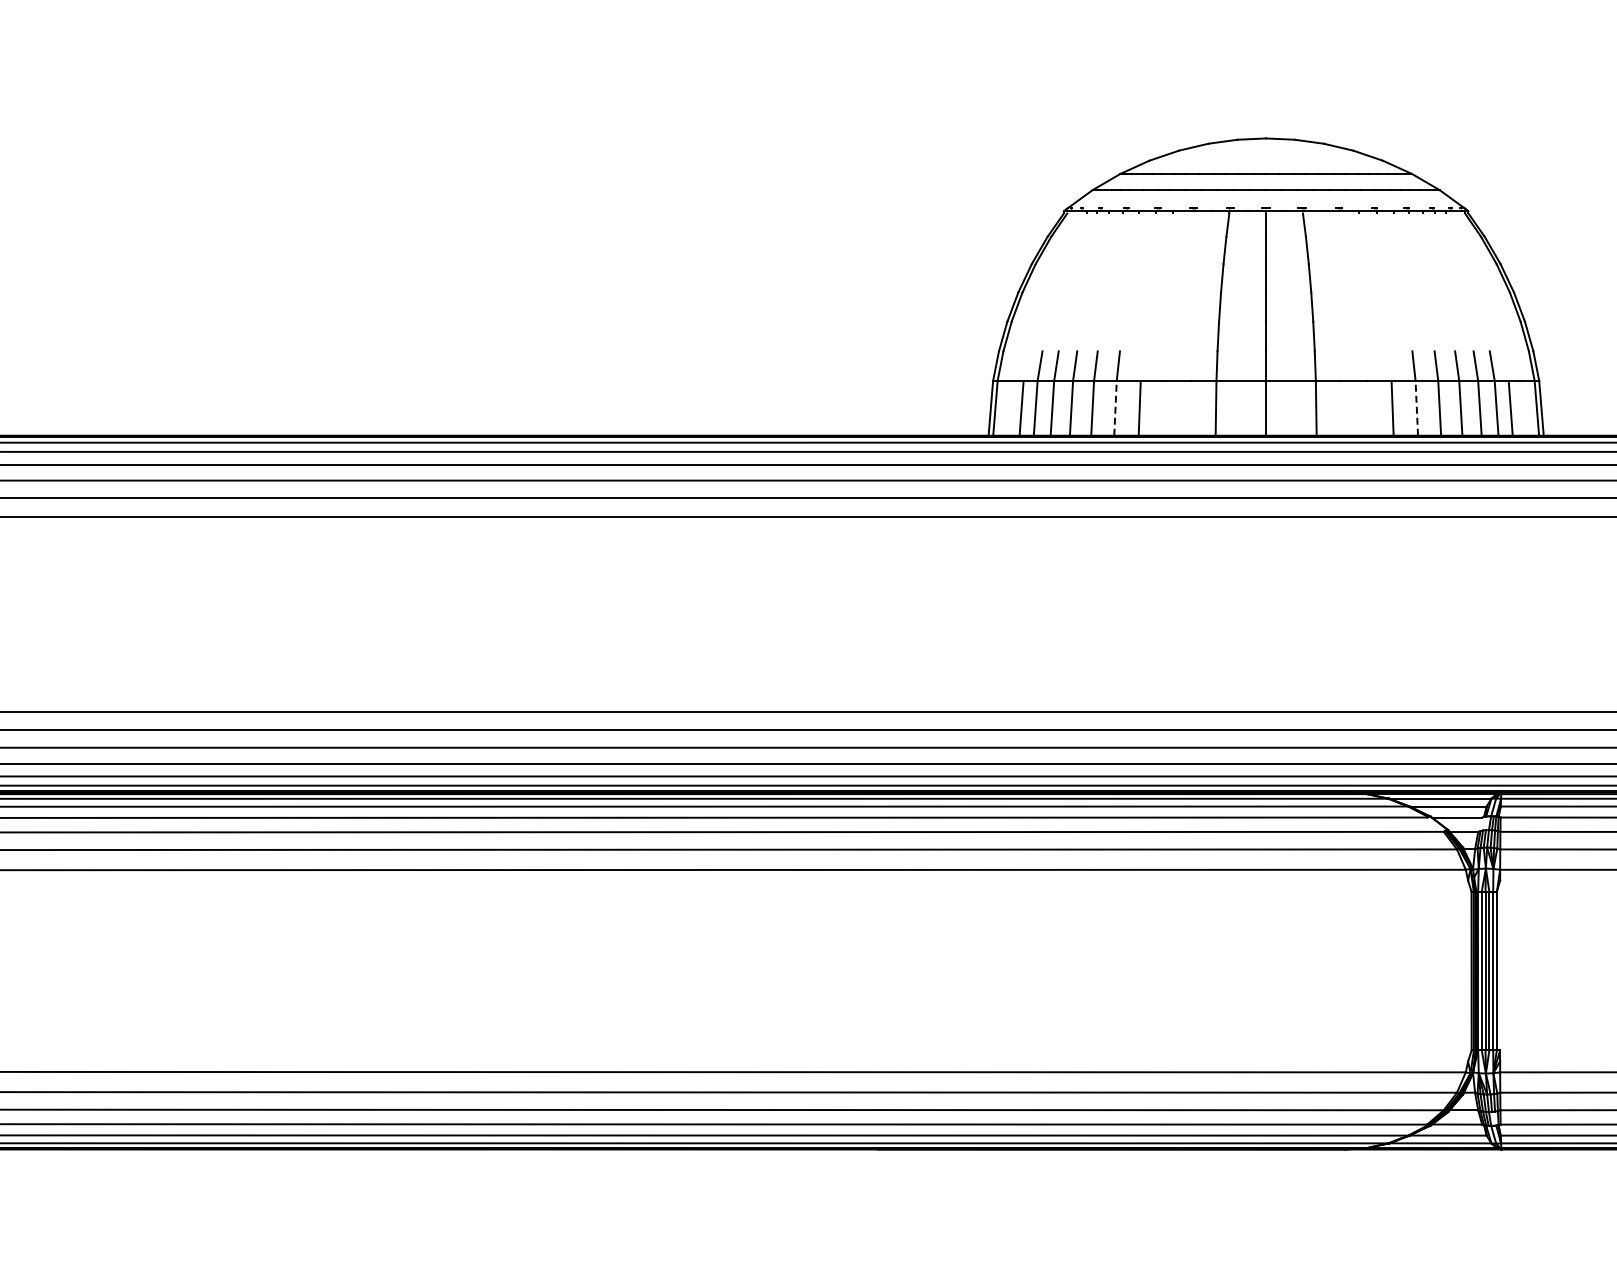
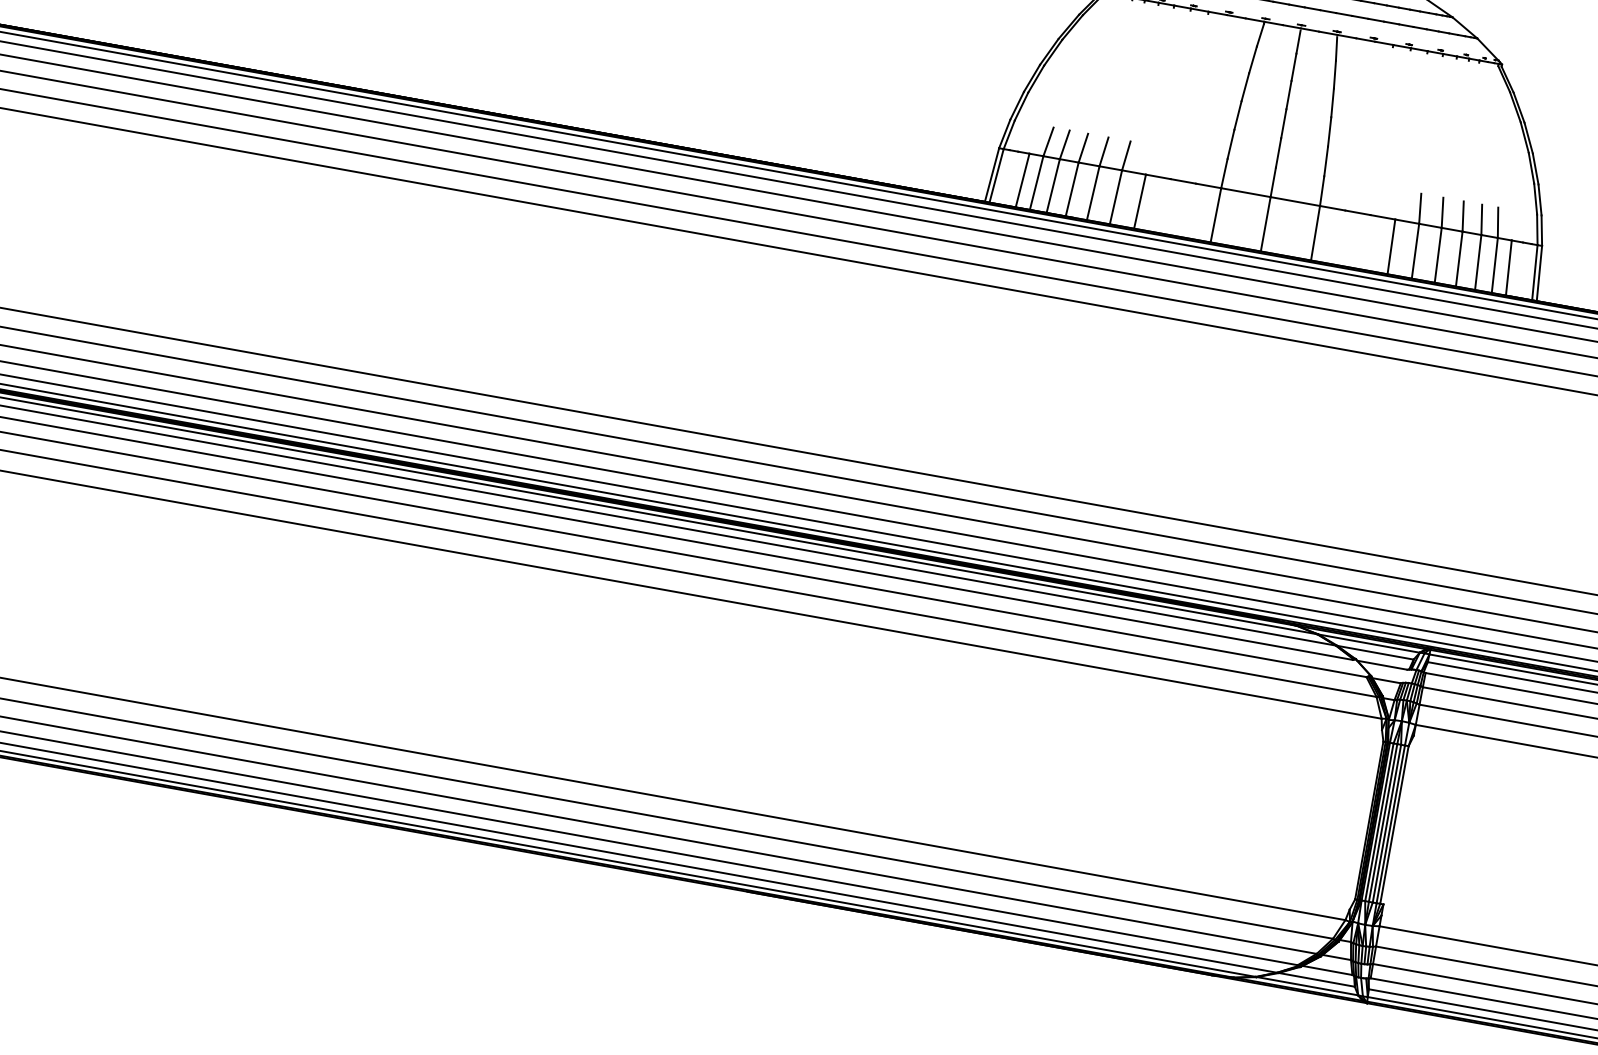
line: (1115, 407) -> (1116, 196), dashed -> solid
line: (1416, 407) -> (1415, 250), dashed -> solid

